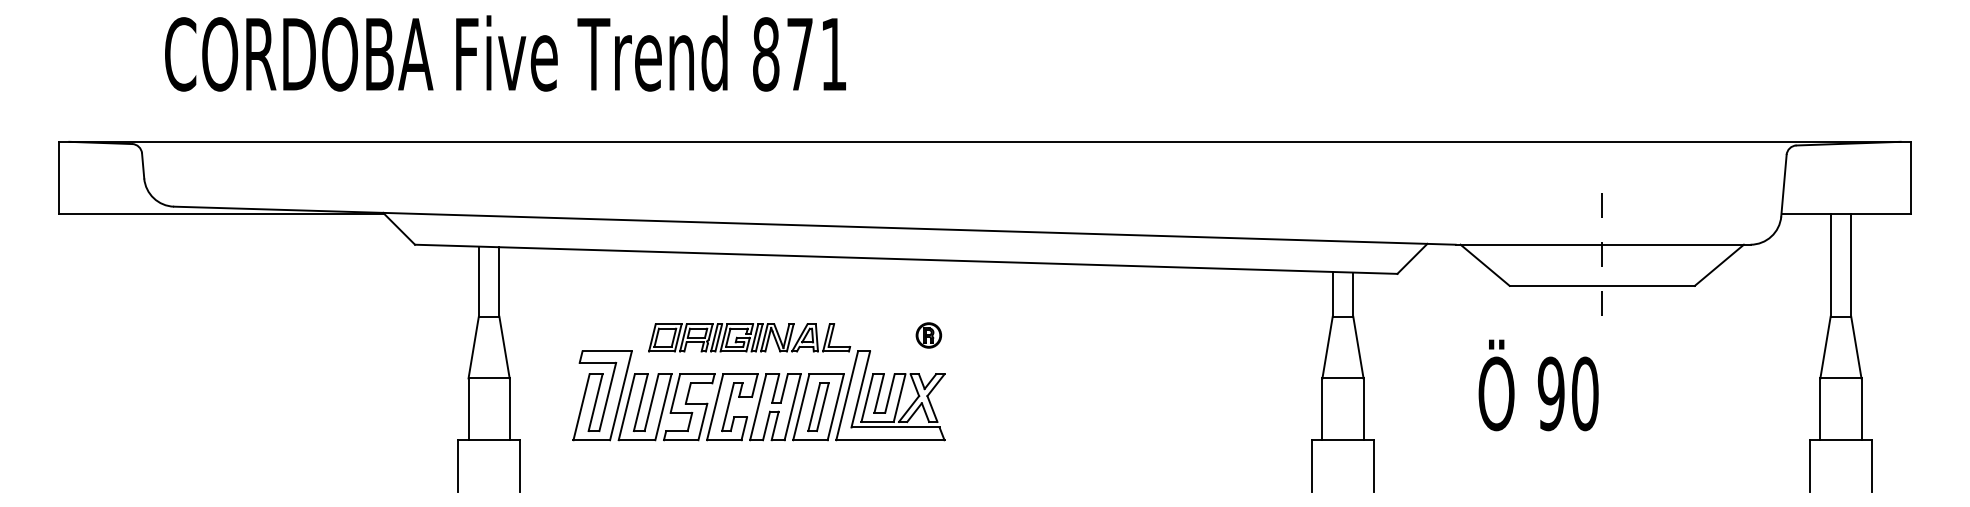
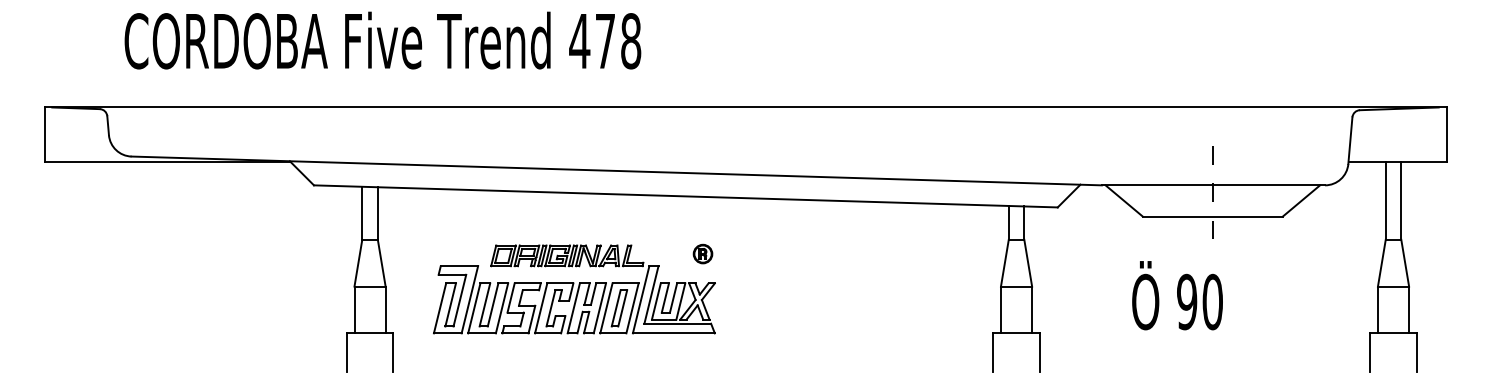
text: (799, 54) -> (605, 41), 871 -> 478
text: (1538, 385) -> (1177, 295), moved

